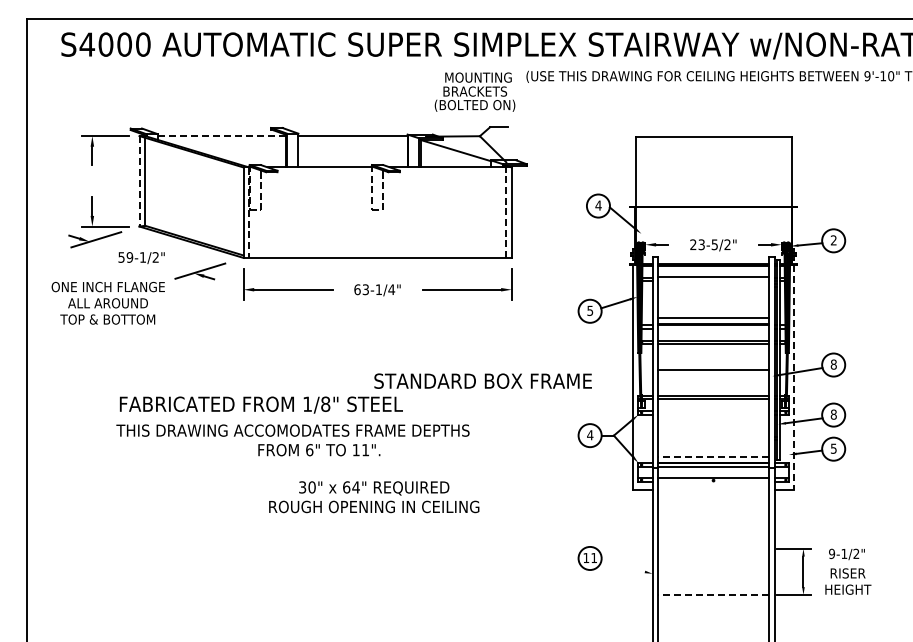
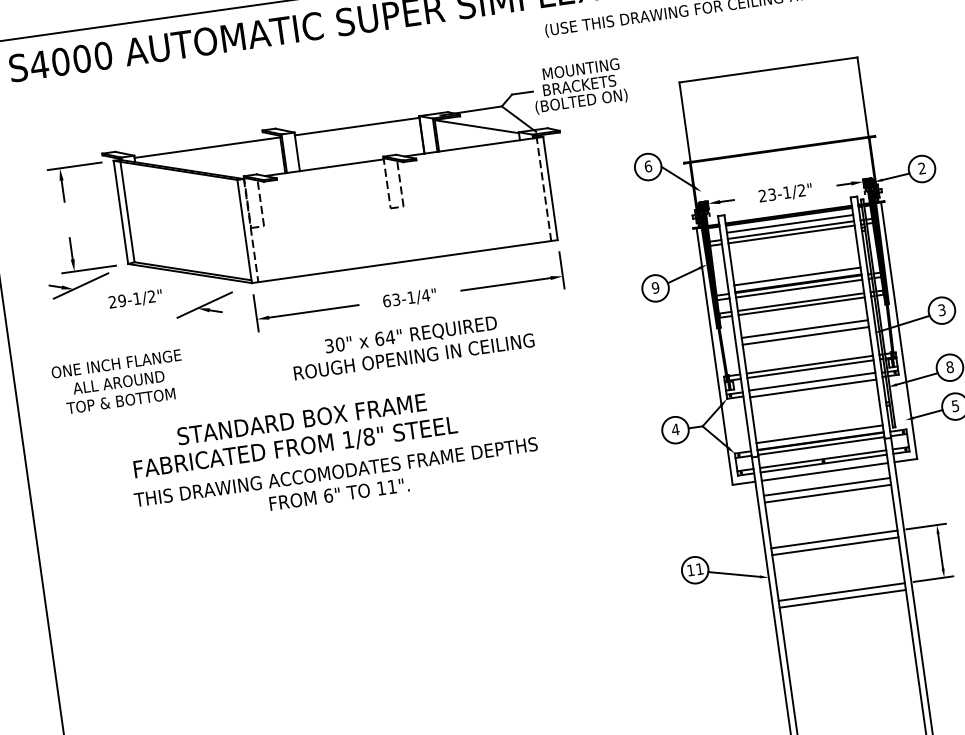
text: (474, 91) -> (578, 85), moved
line: (221, 136) -> (207, 148), dashed -> solid
line: (139, 181) -> (120, 212), dashed -> solid
text: (598, 205) -> (648, 166), 4 -> 6
text: (714, 244) -> (786, 192), 23-5/2" -> 23-1/2"
text: (121, 257) -> (112, 302), 59-1/2" -> 29-1/2"
line: (713, 272) -> (790, 224), added
line: (713, 281) -> (791, 234), added
text: (107, 302) -> (117, 381), moved
text: (590, 310) -> (655, 287), 5 -> 9
line: (713, 328) -> (799, 288), added
line: (713, 364) -> (804, 329), added
text: (833, 364) -> (941, 310), 8 -> 3
line: (794, 377) -> (899, 331), dashed -> solid
text: (482, 380) -> (301, 418), moved
line: (713, 410) -> (812, 381), added
line: (713, 416) -> (813, 388), added
text: (319, 450) -> (339, 494), moved
line: (713, 456) -> (819, 434), dashed -> solid
line: (713, 482) -> (823, 463), added
line: (713, 489) -> (824, 471), added
text: (374, 497) -> (412, 346), moved
line: (713, 502) -> (826, 486), added
line: (713, 508) -> (827, 493), added
line: (713, 548) -> (834, 539), added
line: (713, 554) -> (835, 545), added
line: (622, 566) -> (733, 574), added
line: (713, 594) -> (841, 591), dashed -> solid
line: (713, 600) -> (842, 598), added

